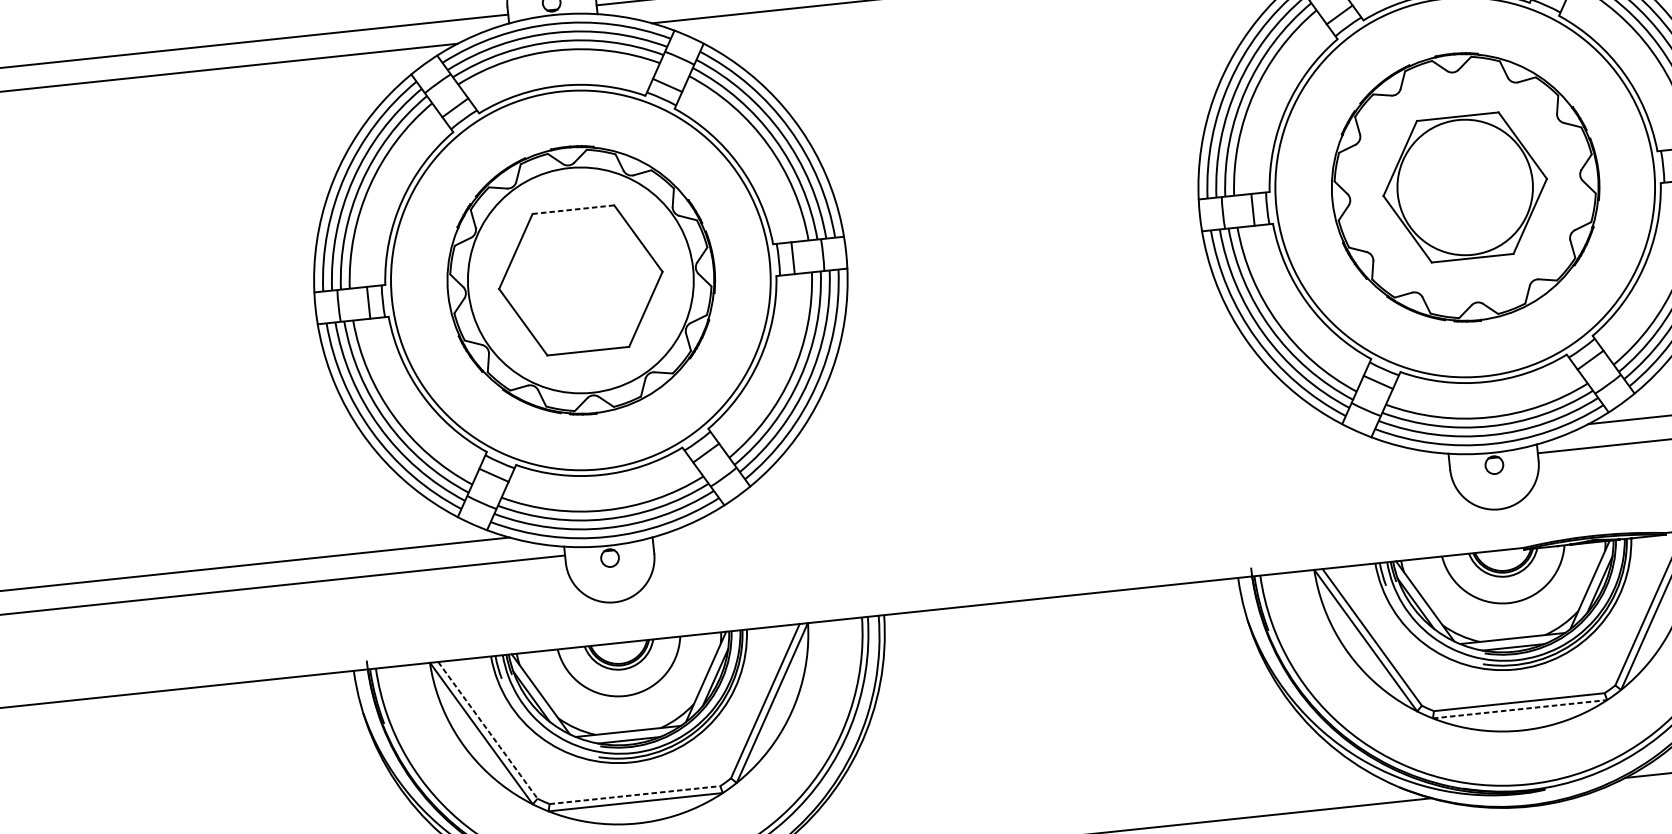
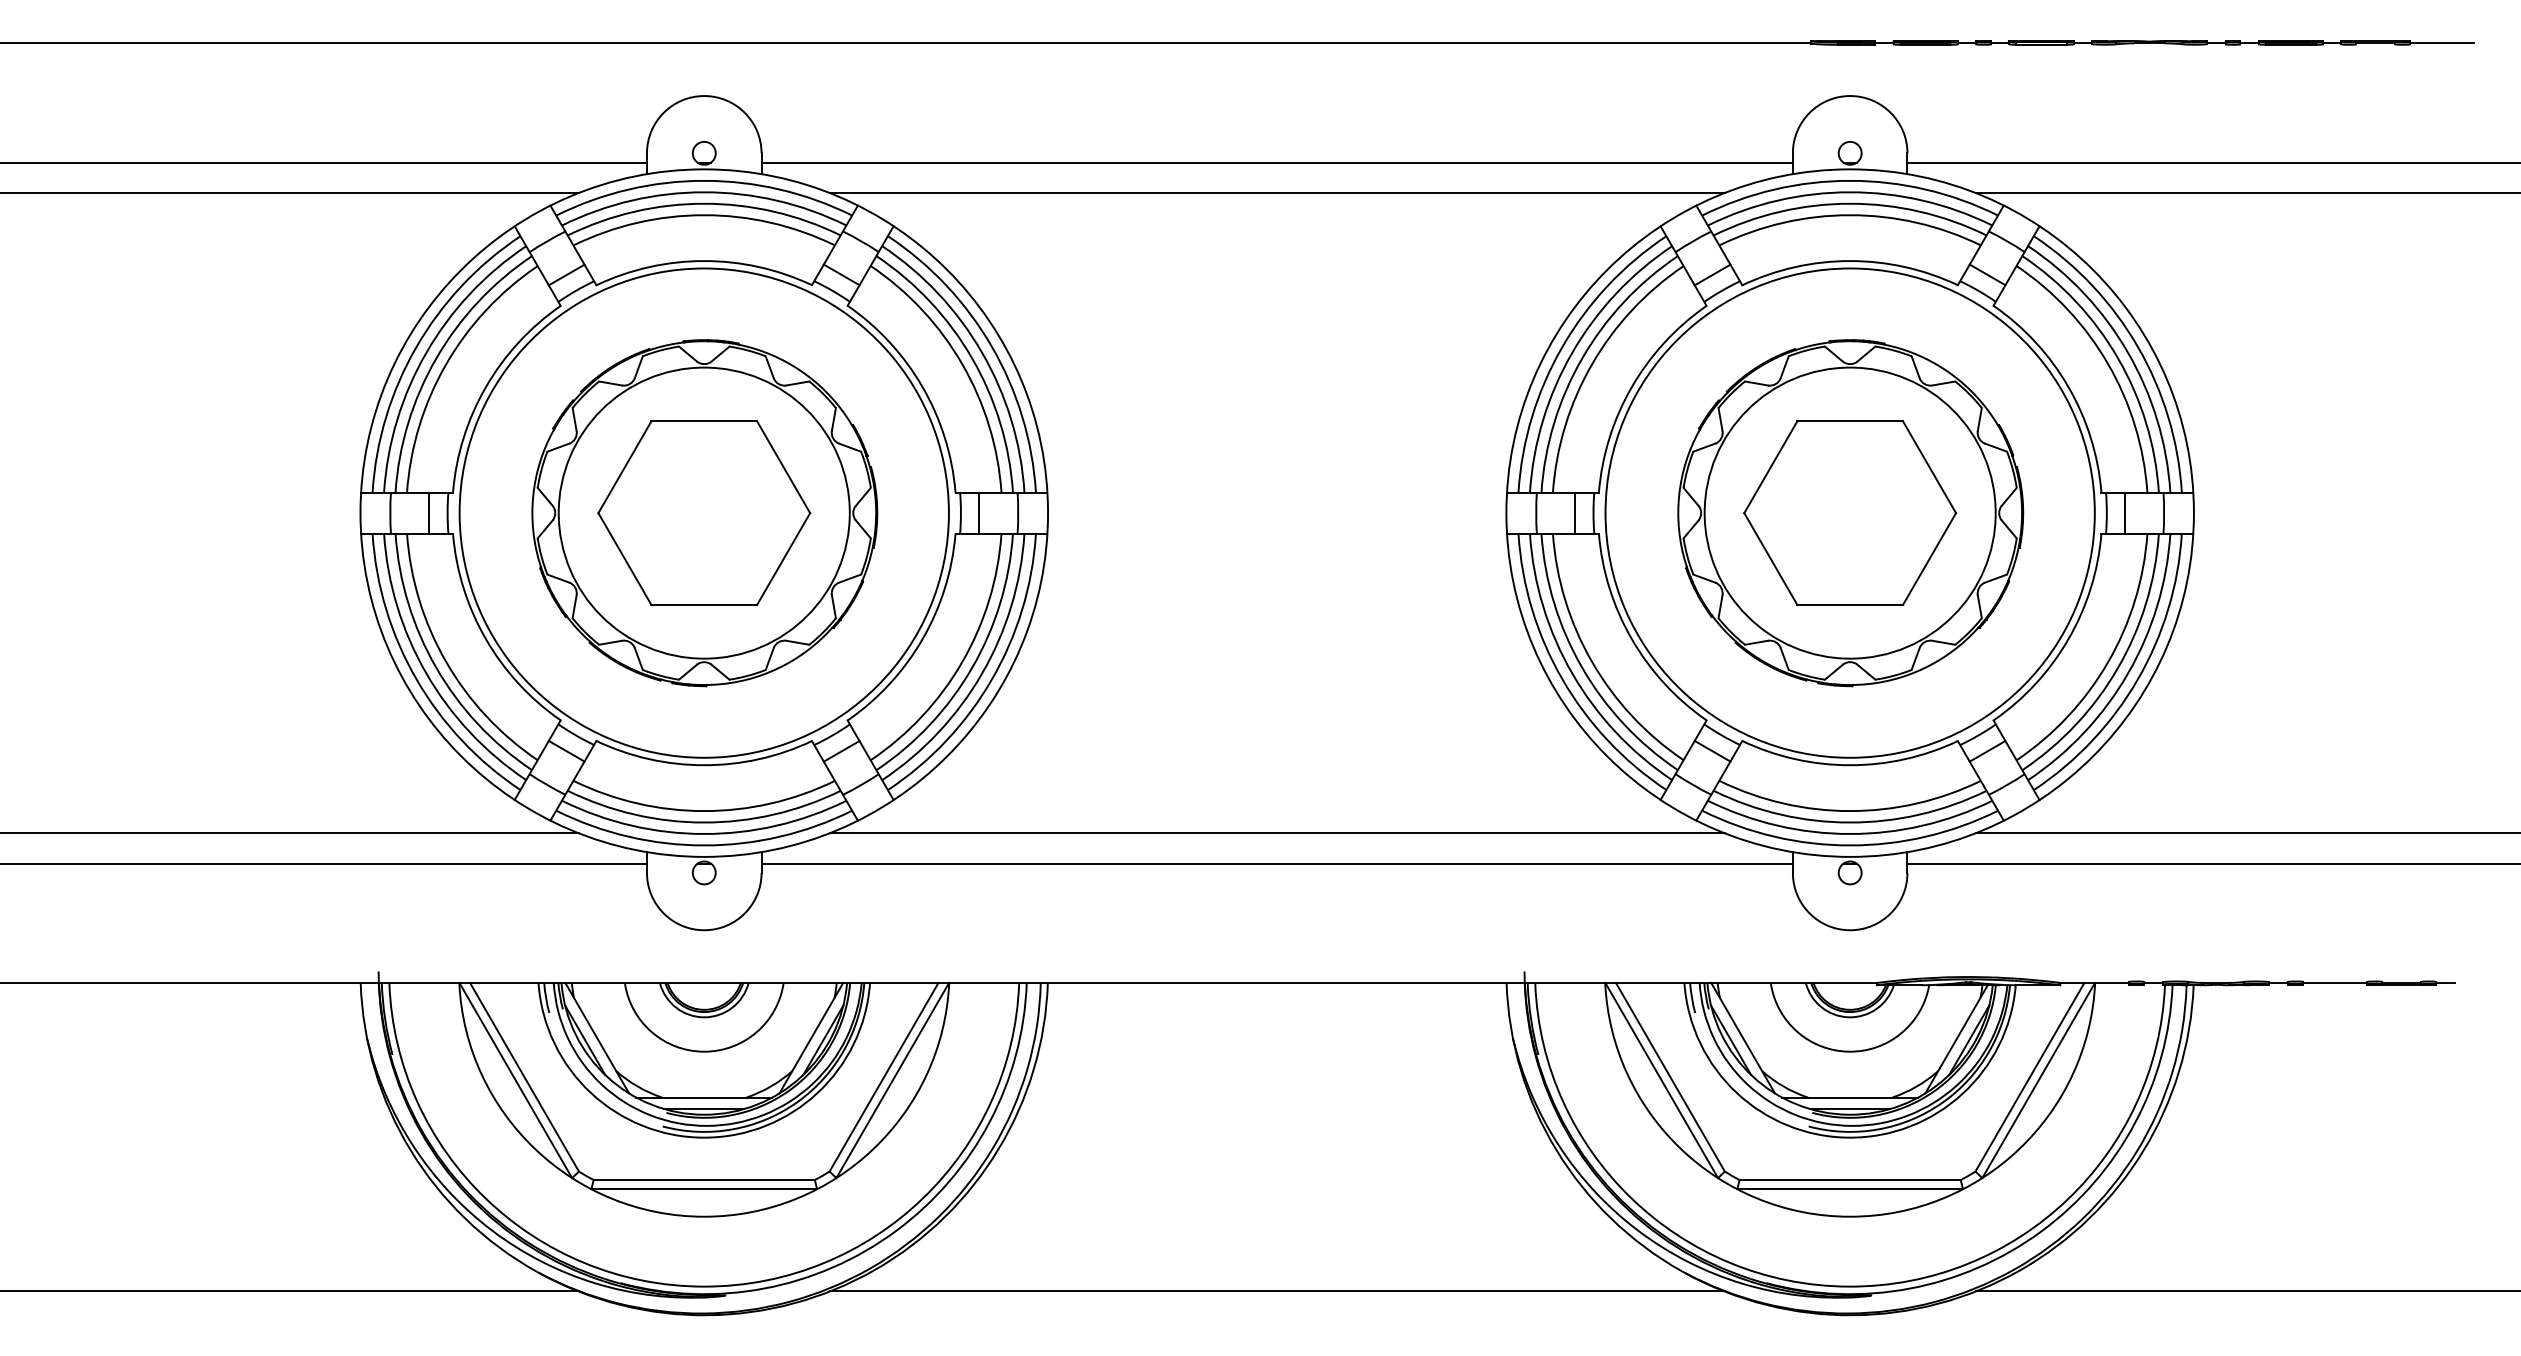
circle: (1464, 187) -> (1849, 512), size x1.67
line: (573, 209) -> (704, 421), dashed -> solid
line: (1048, 481) -> (1276, 833), added
line: (1050, 504) -> (1276, 863), added
line: (1520, 709) -> (1850, 1189), dashed -> solid
line: (487, 730) -> (524, 1077), dashed -> solid
line: (635, 795) -> (704, 1180), dashed -> solid

